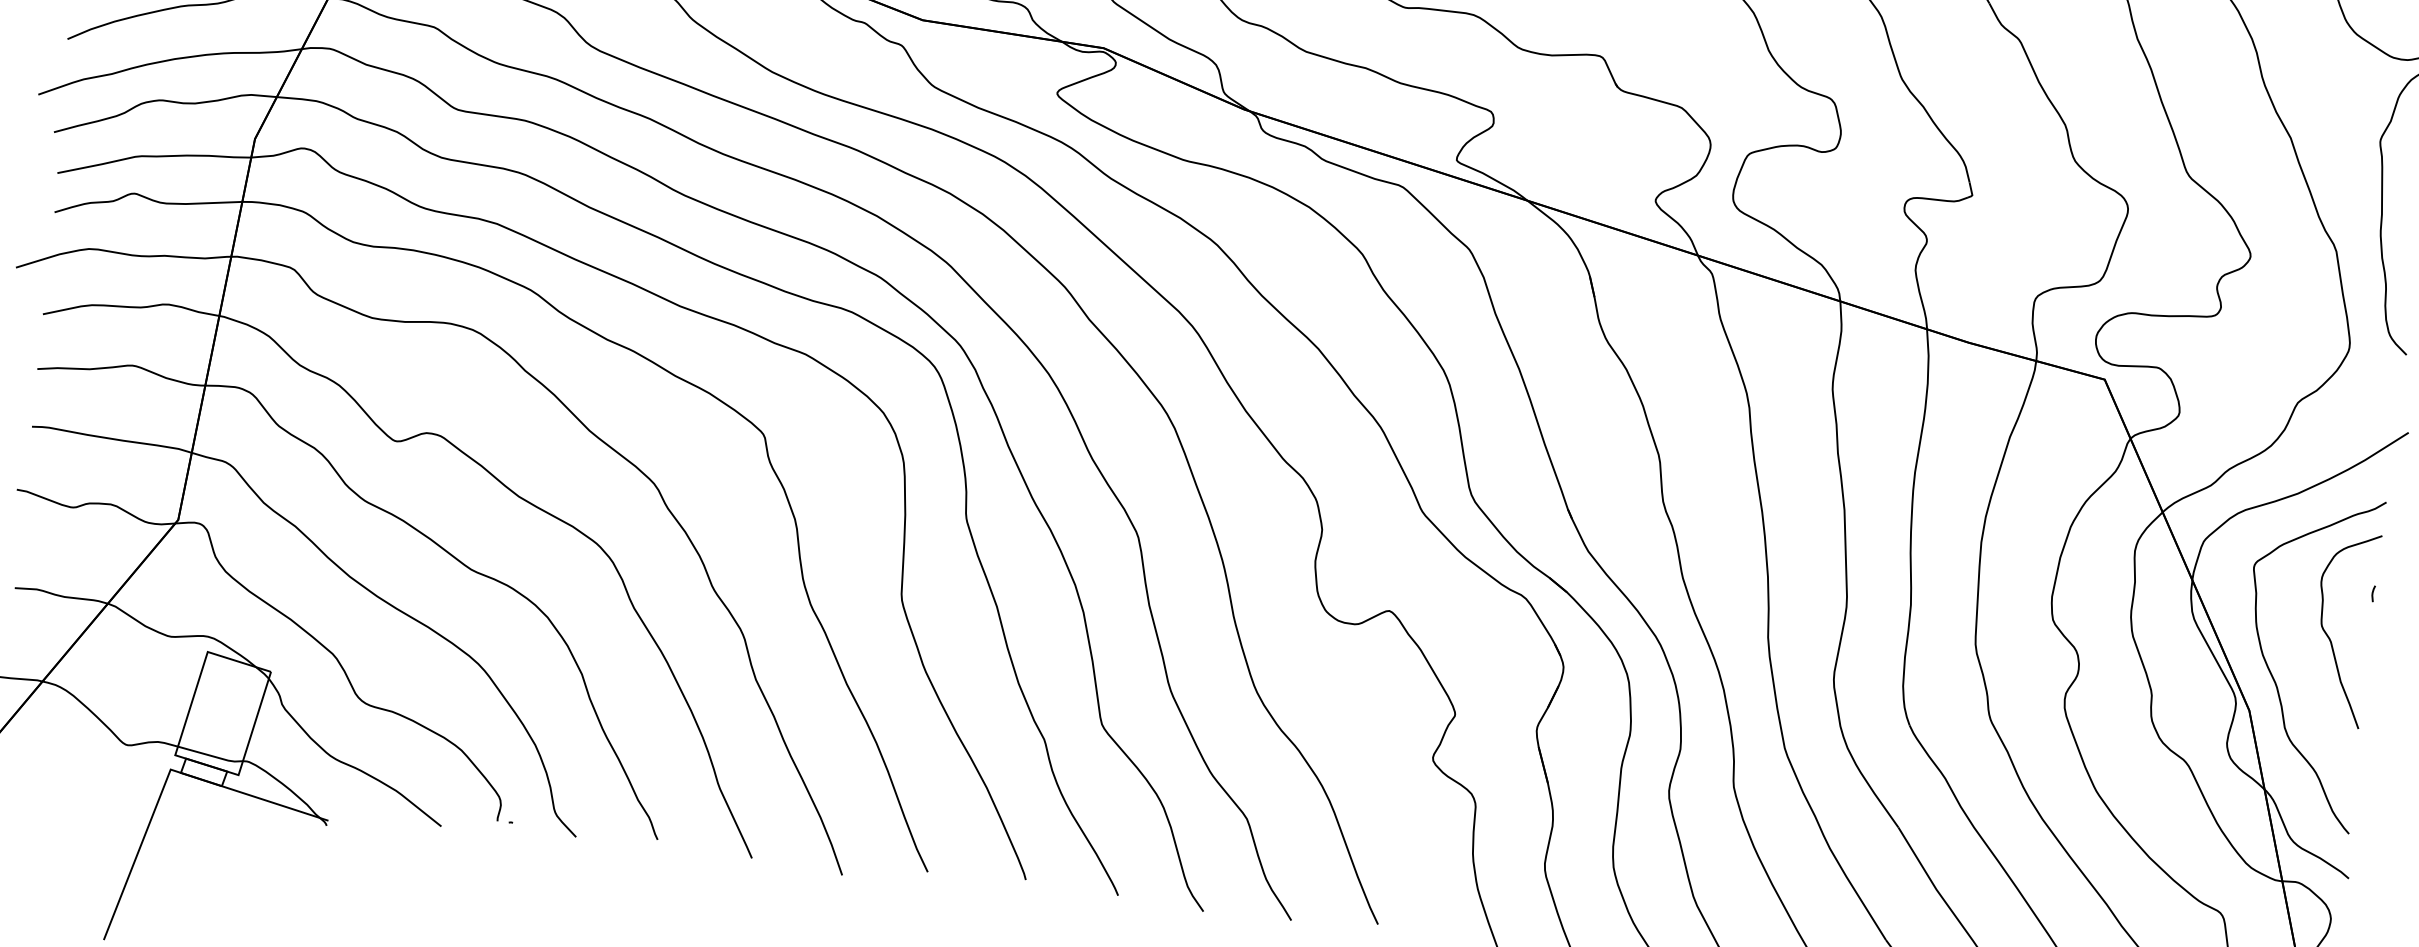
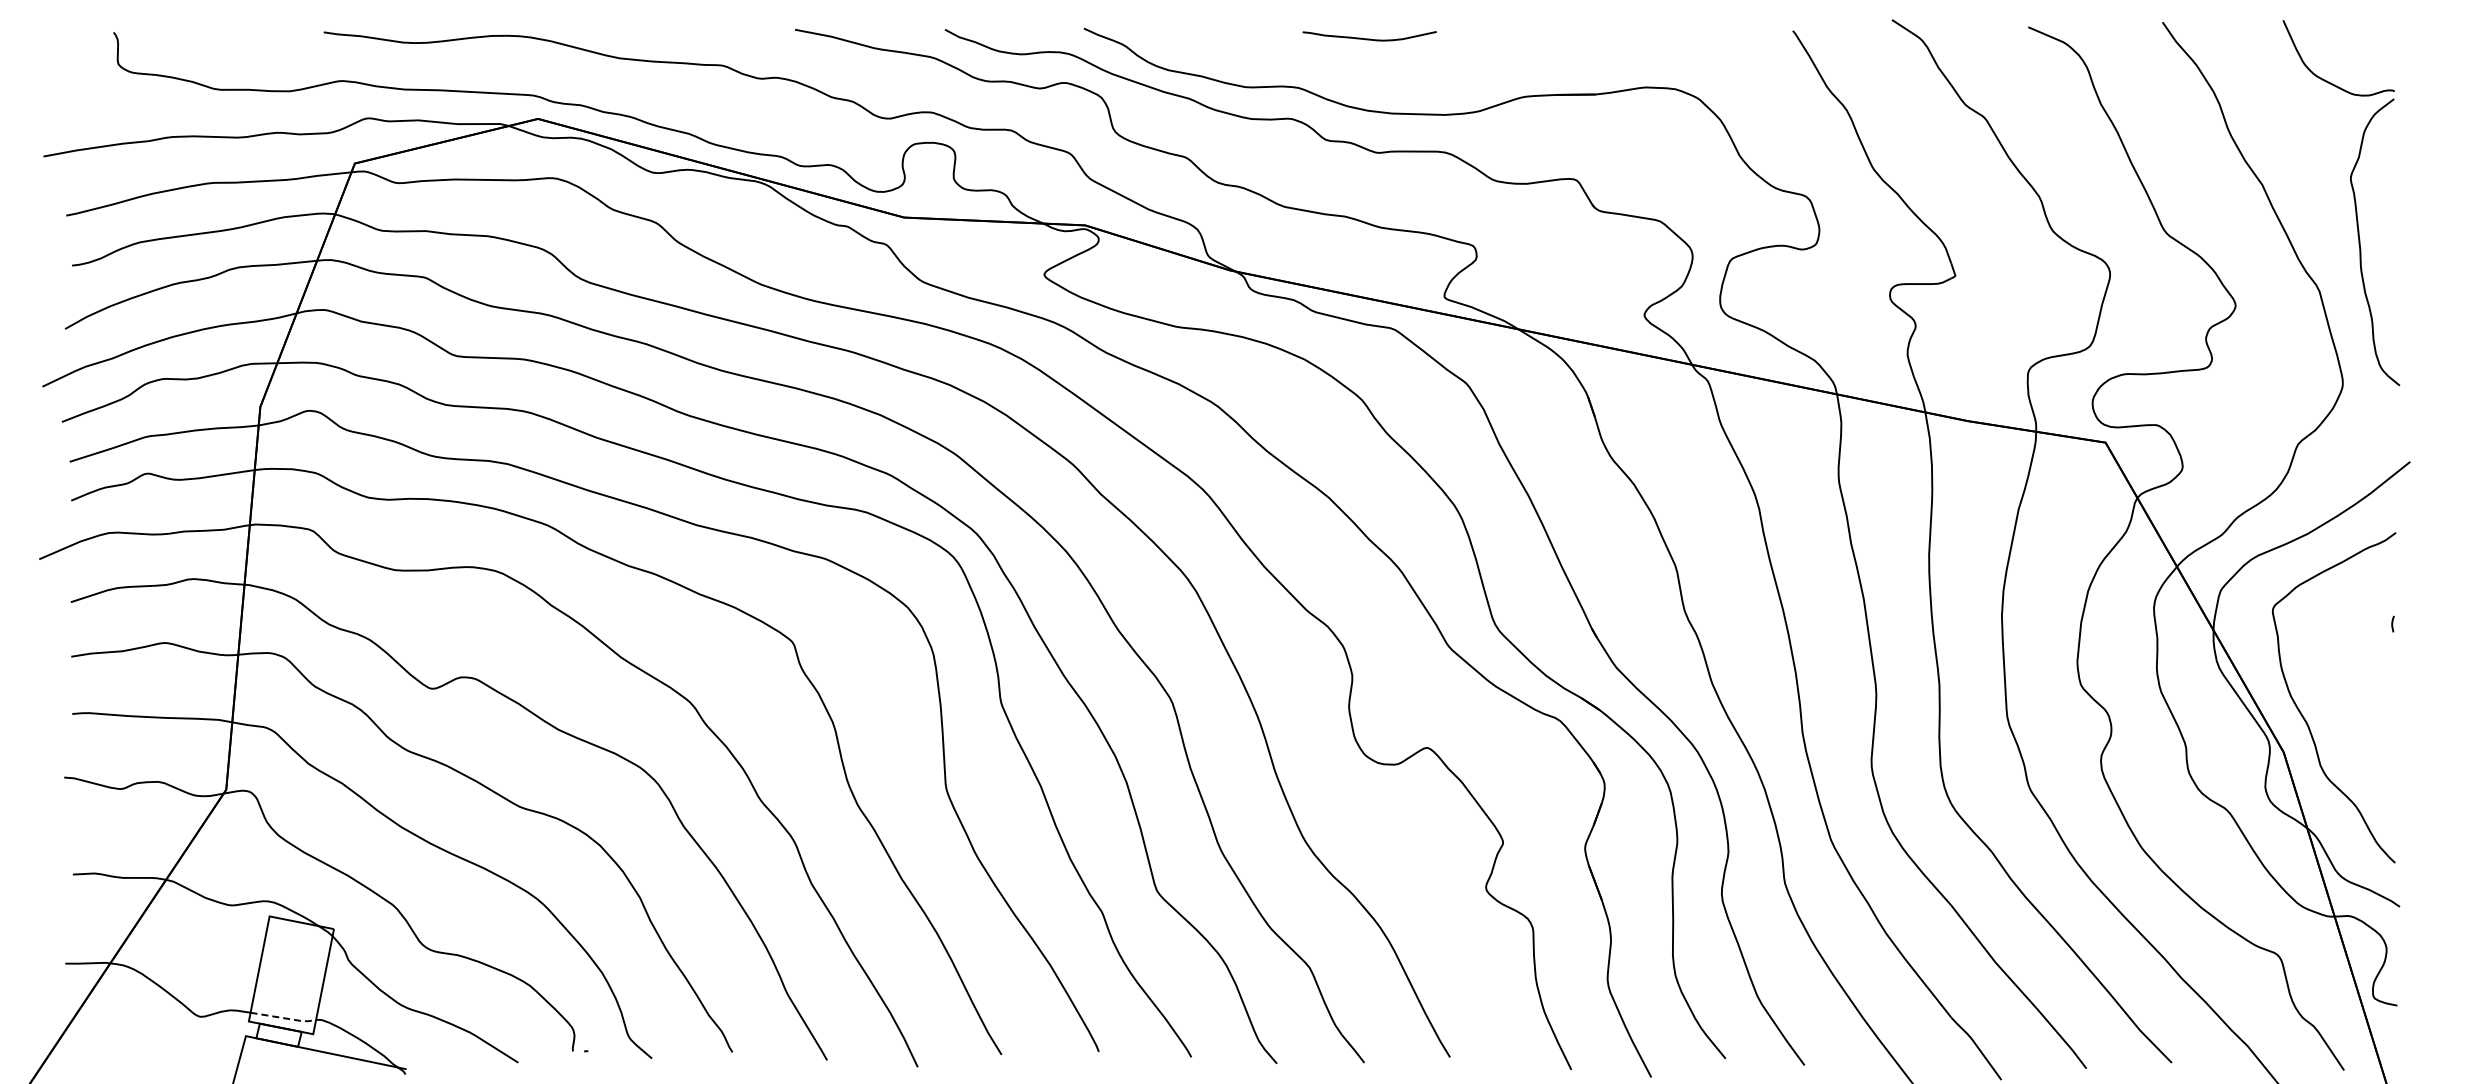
curve: (2330, 638) -> (2355, 672), removed
line: (211, 756) -> (284, 1018), solid -> dashed

